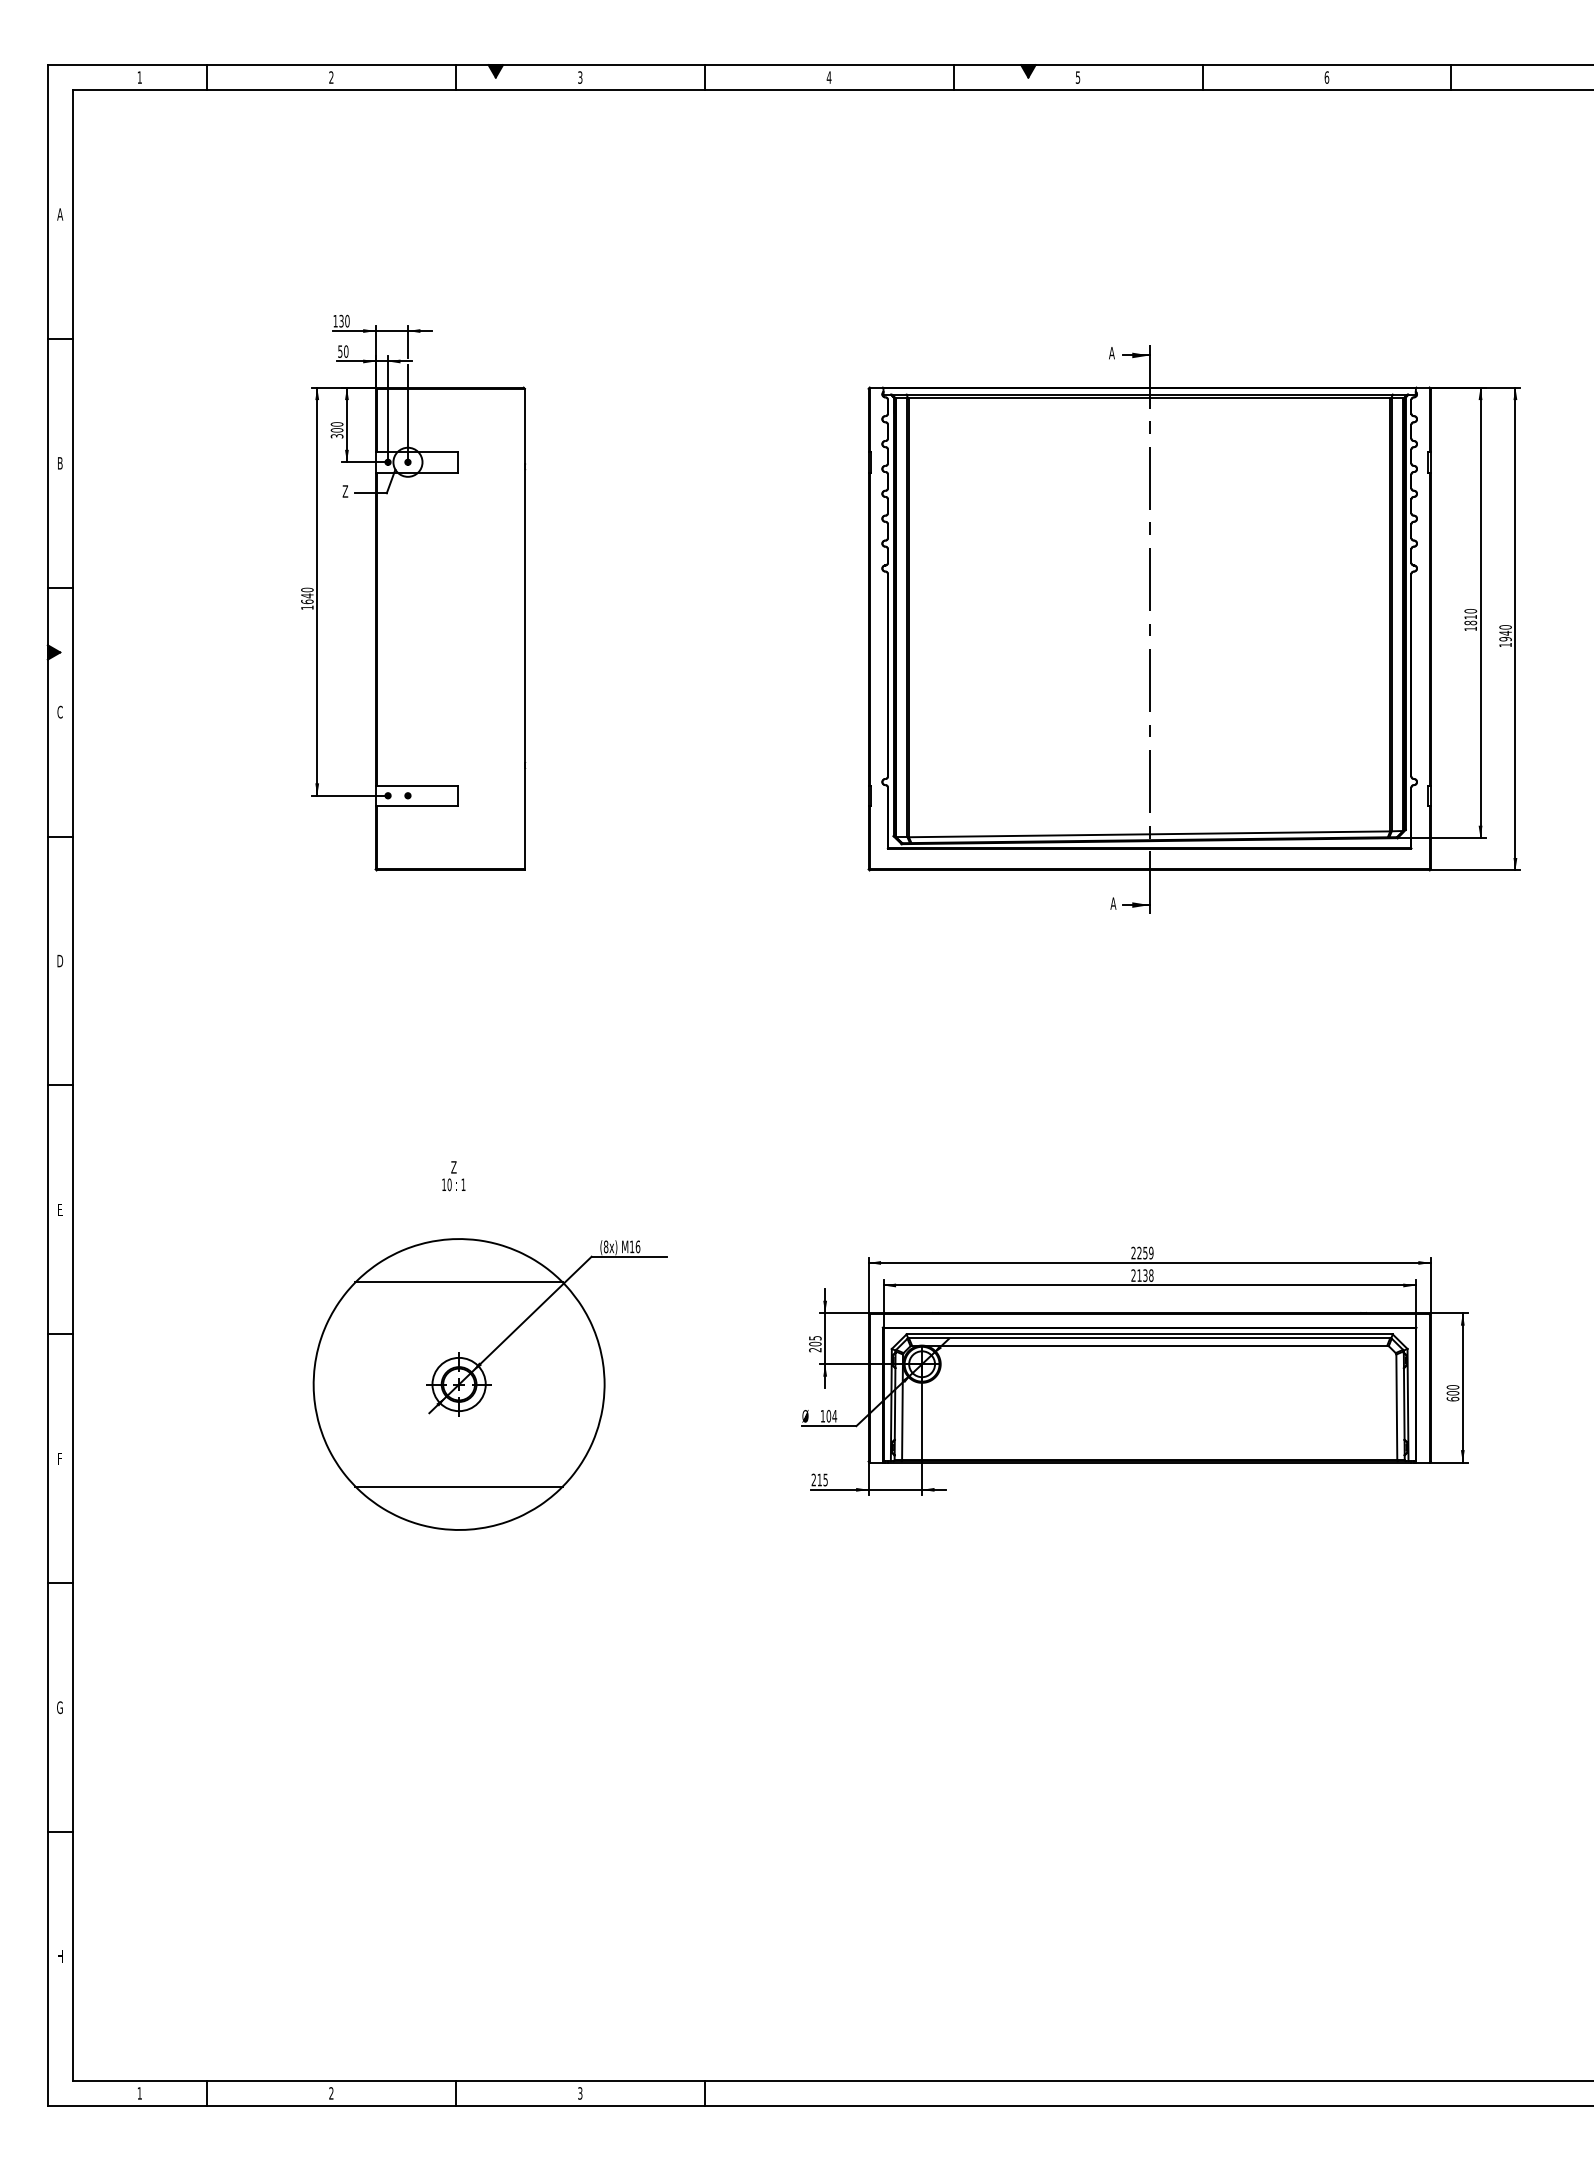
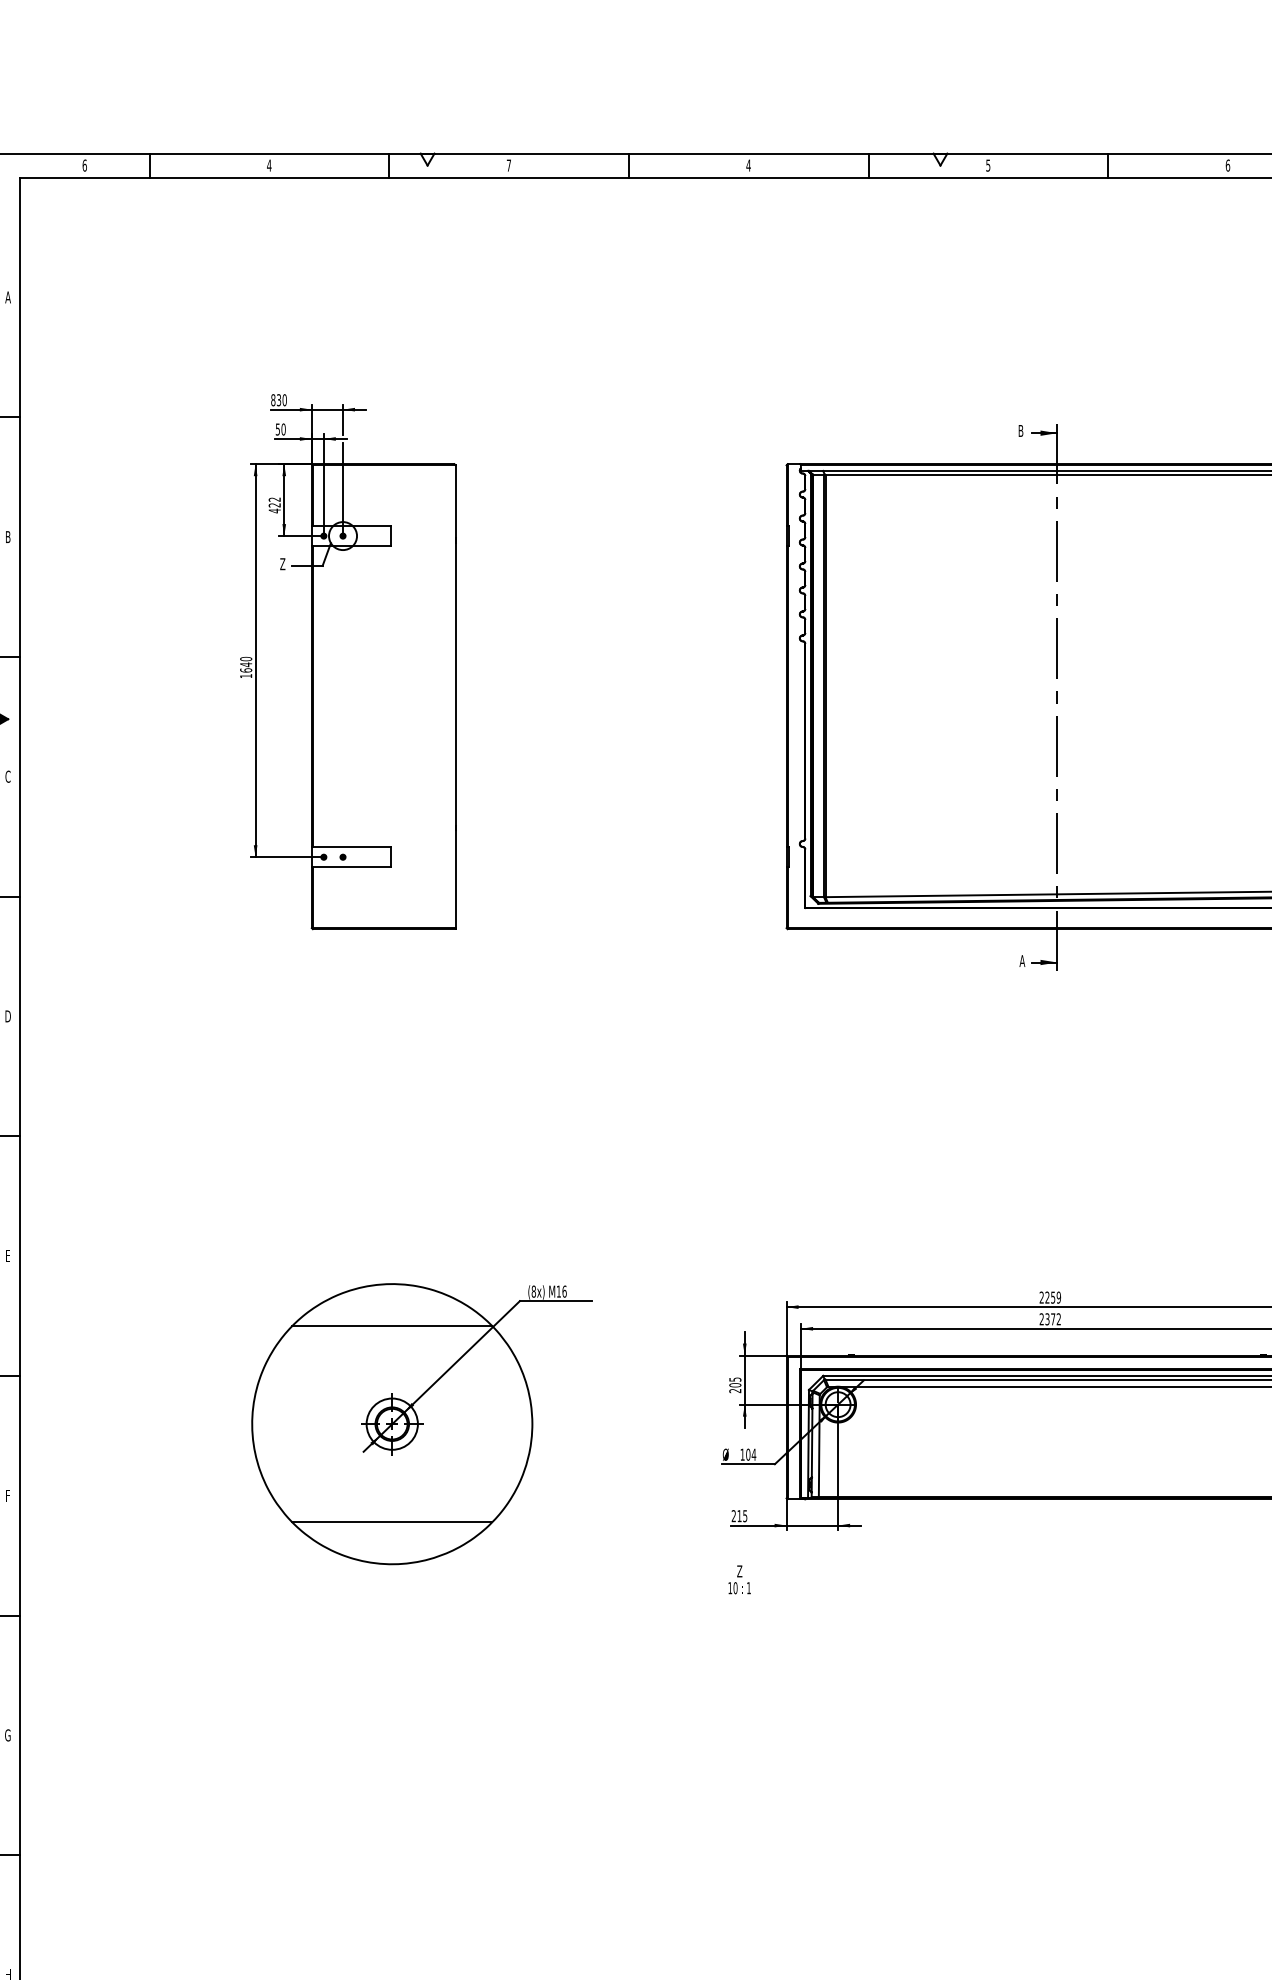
fill: (495, 71) -> (427, 159), removed
fill: (1028, 71) -> (940, 159), removed
text: (139, 77) -> (84, 165), 1 -> 6
text: (331, 77) -> (269, 165), 2 -> 4
text: (580, 77) -> (509, 165), 3 -> 7
text: (335, 320) -> (273, 399), 130 -> 830
text: (1111, 353) -> (1020, 431), A -> B
text: (336, 430) -> (274, 505), 300 -> 422
text: (453, 1176) -> (739, 1580), moved
text: (1145, 1275) -> (1053, 1319), 2138 -> 2372

